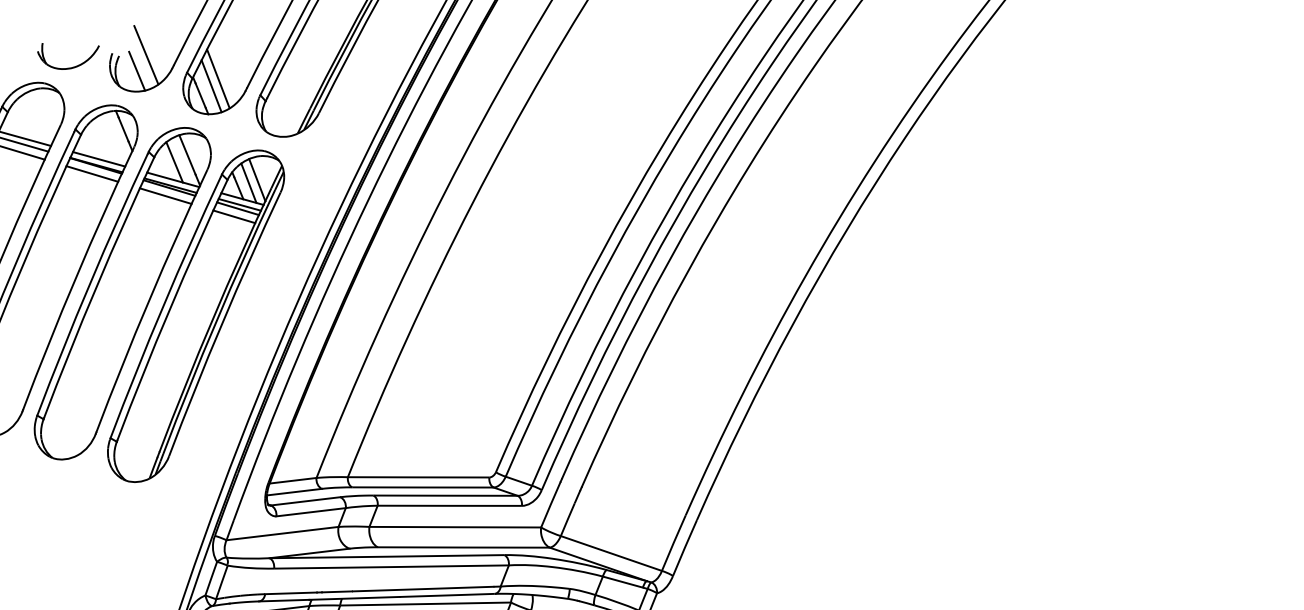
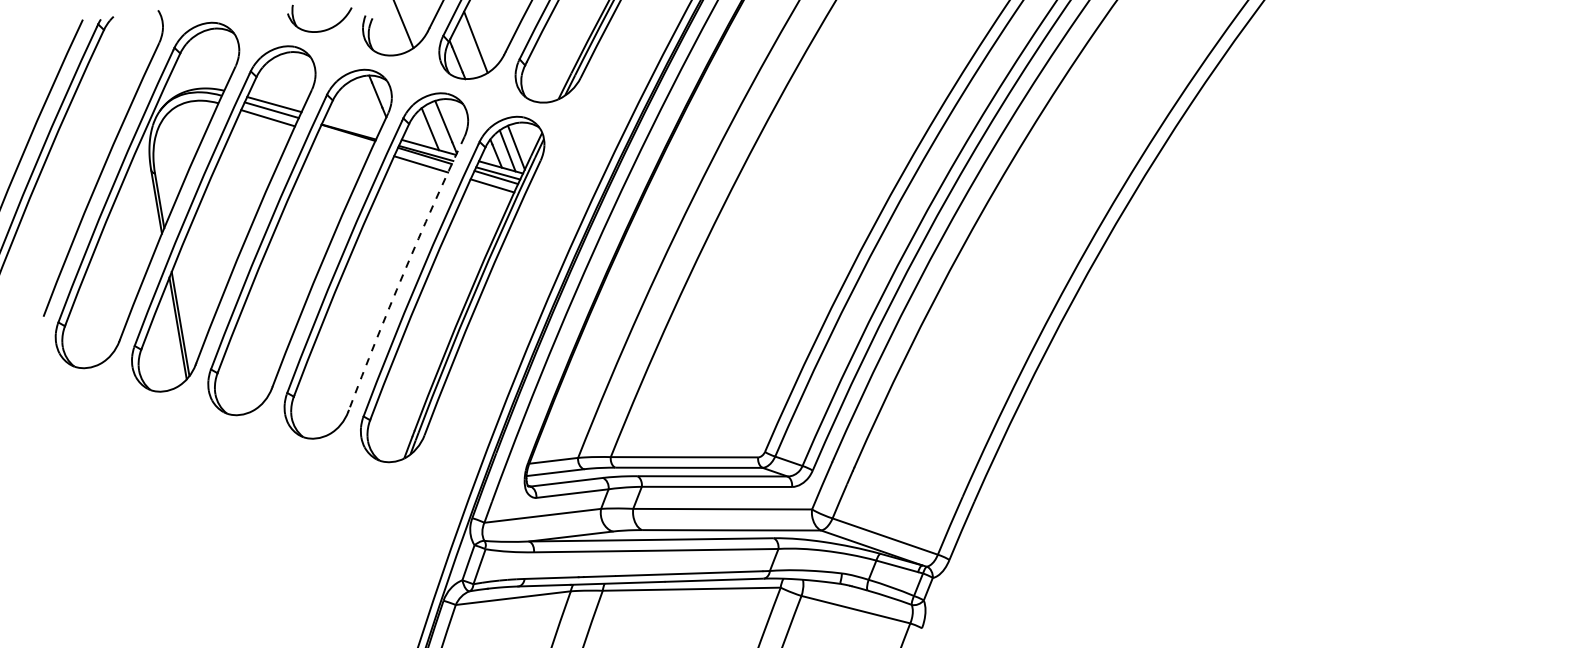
line: (136, 71) -> (390, 34), removed
line: (211, 85) -> (468, 49), removed
line: (98, 158) -> (351, 125), removed
line: (92, 174) -> (344, 141), removed
arc: (148, 299) -> (403, 272), solid -> dashed

